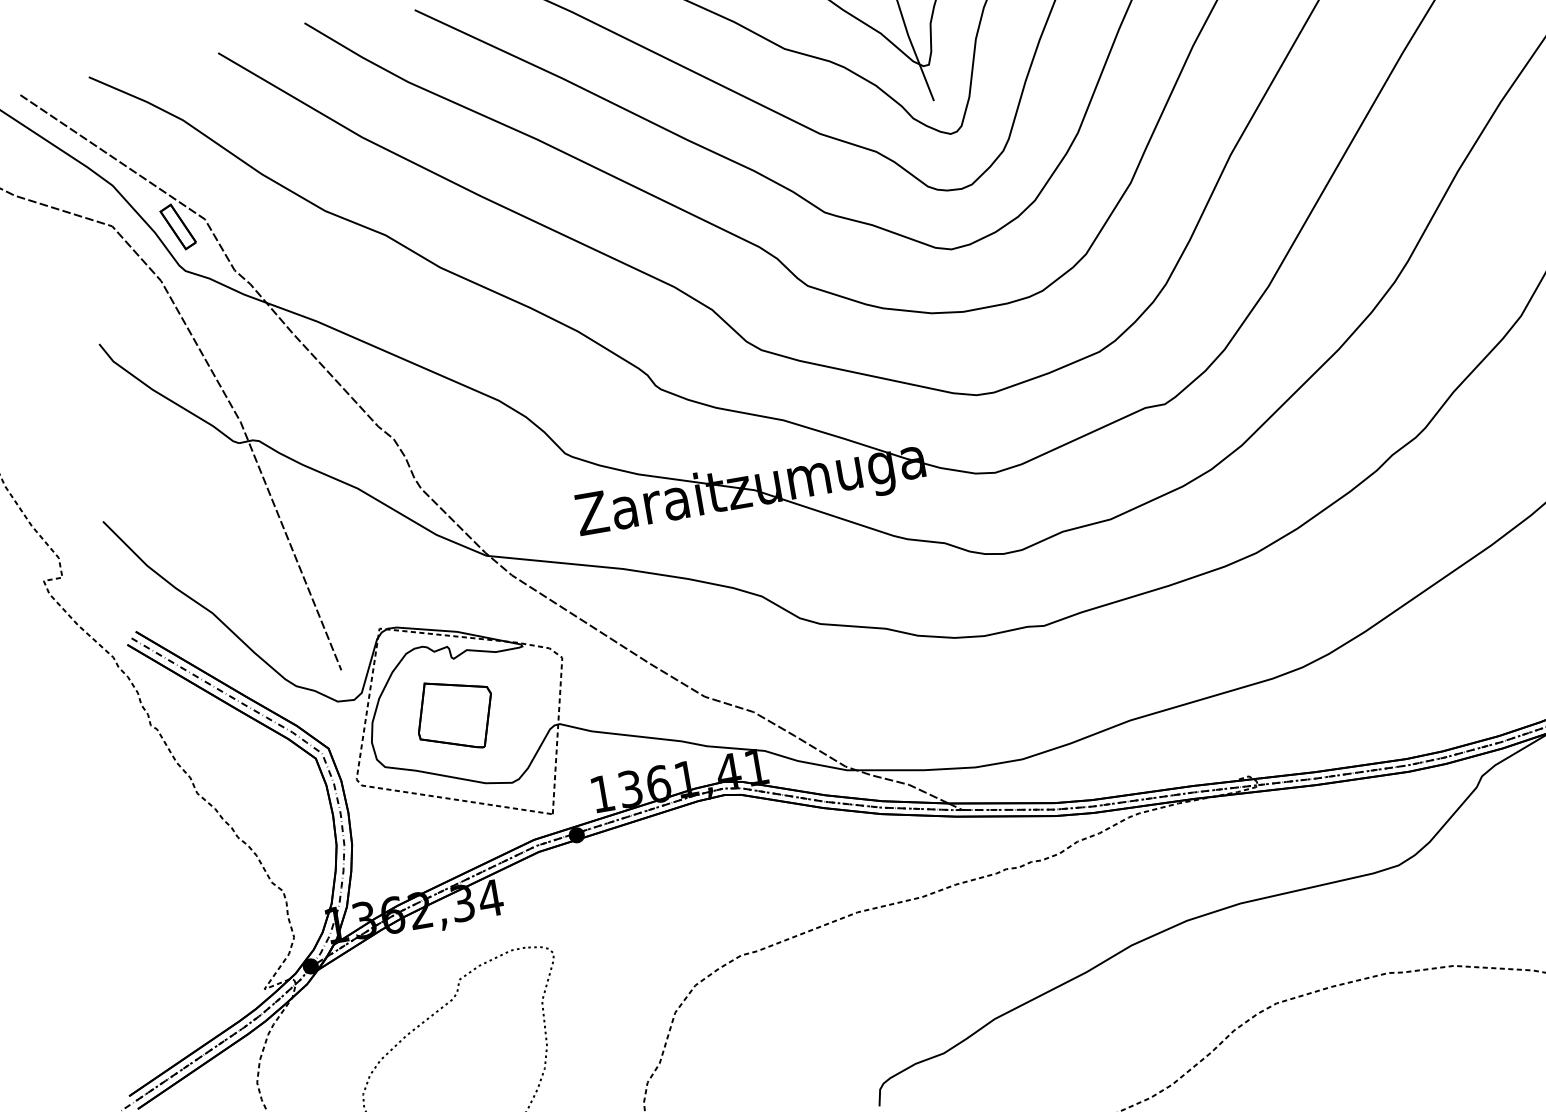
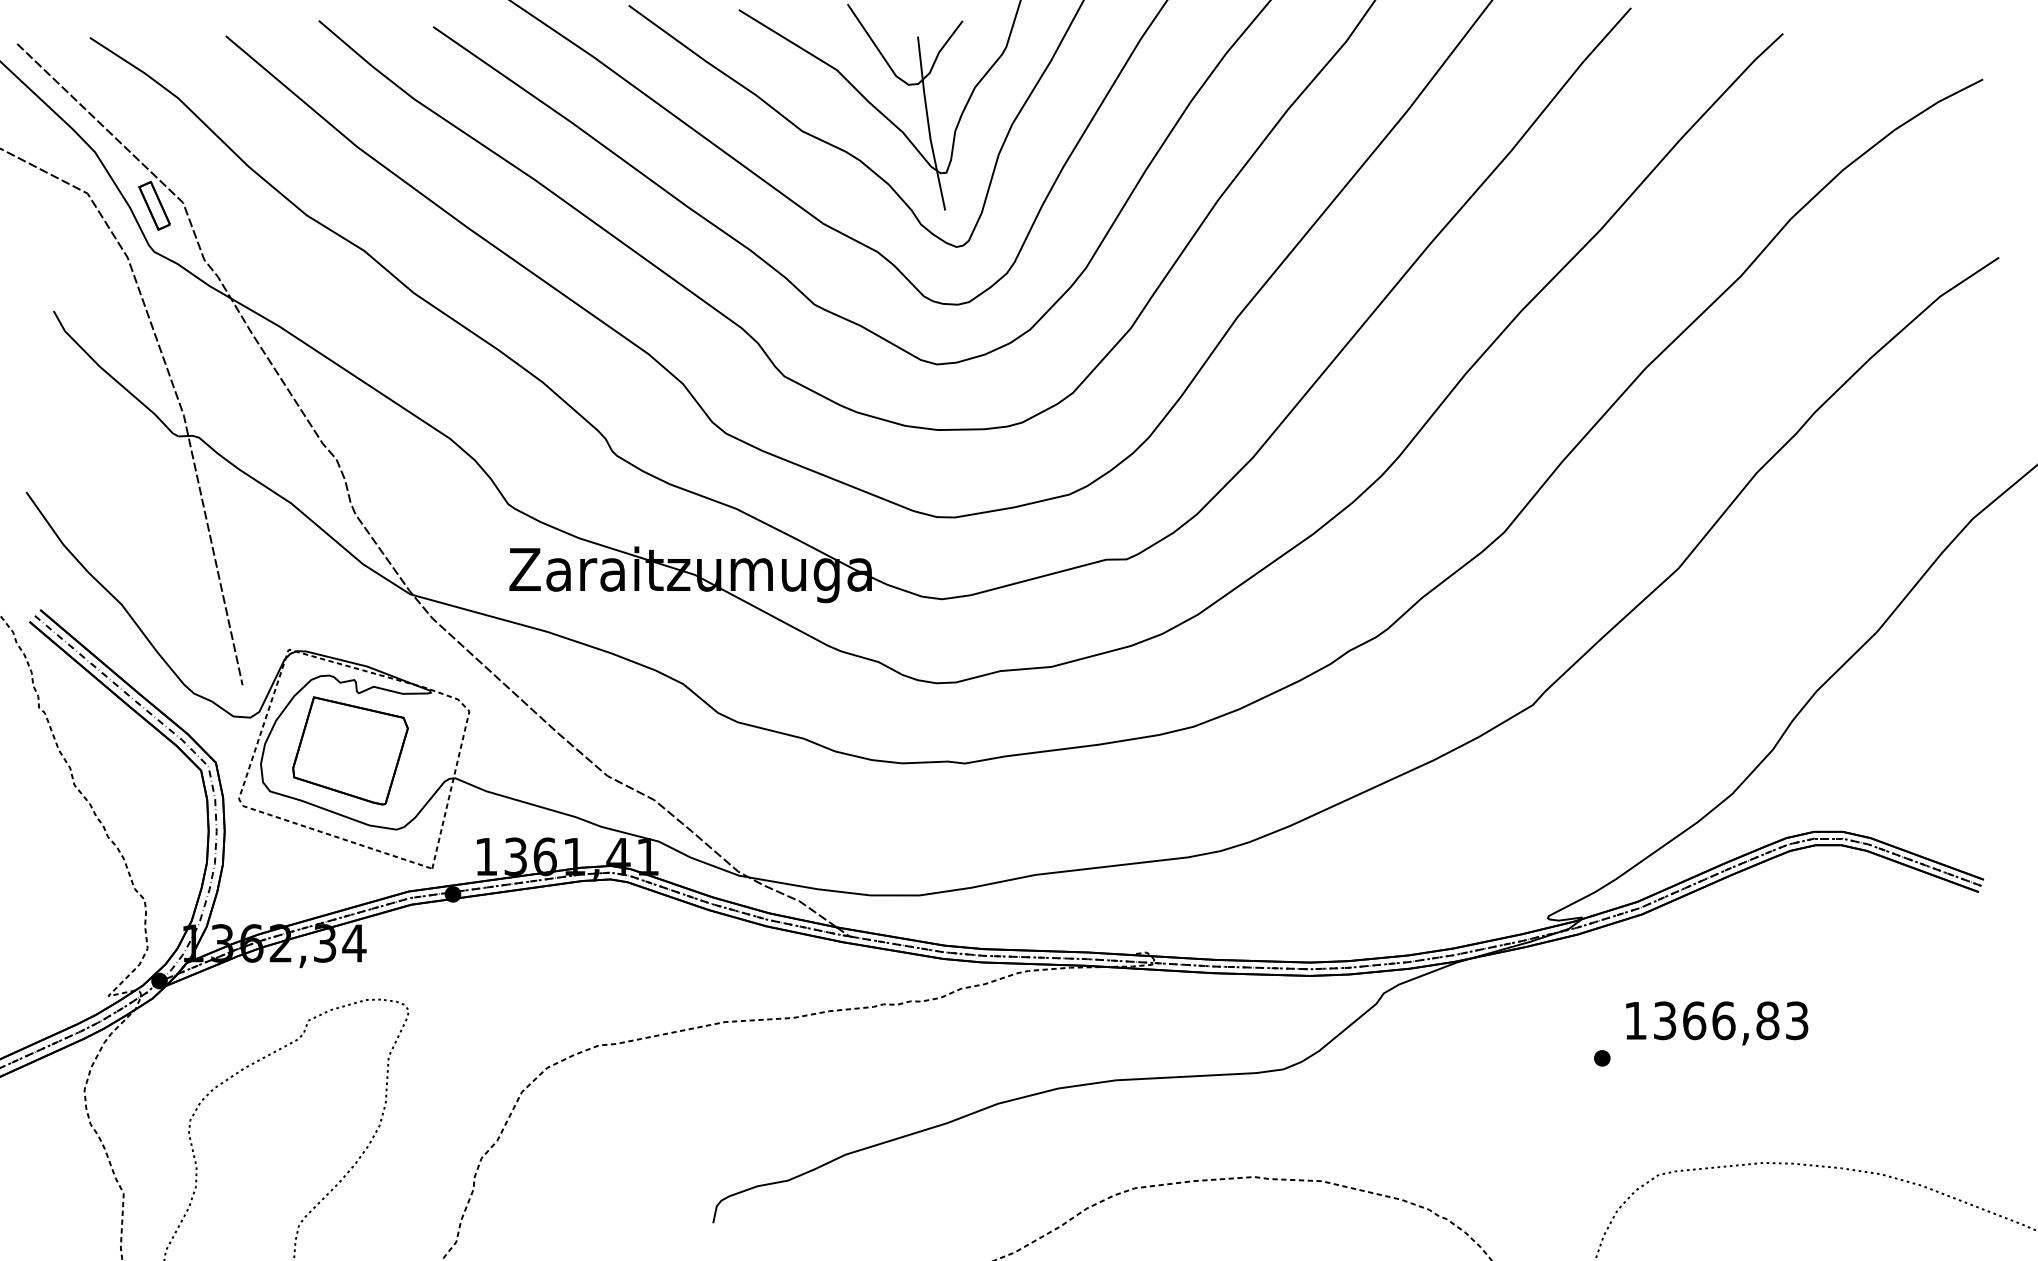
part: (455, 714) -> (350, 750), size x1.43

